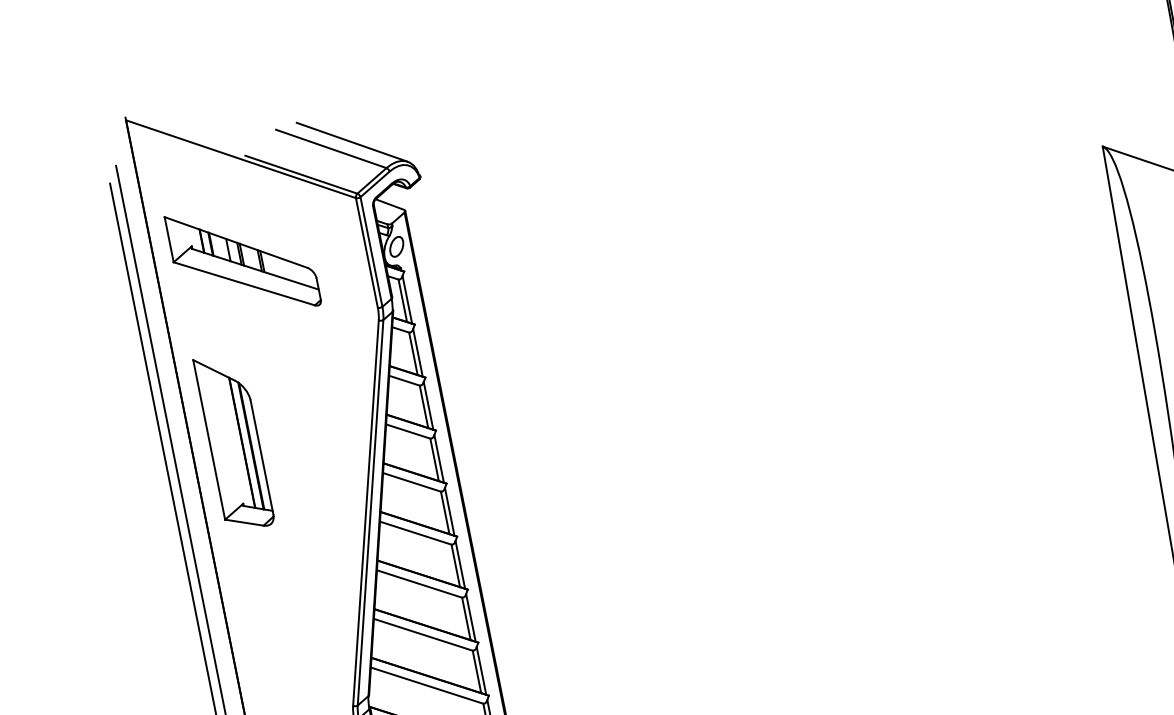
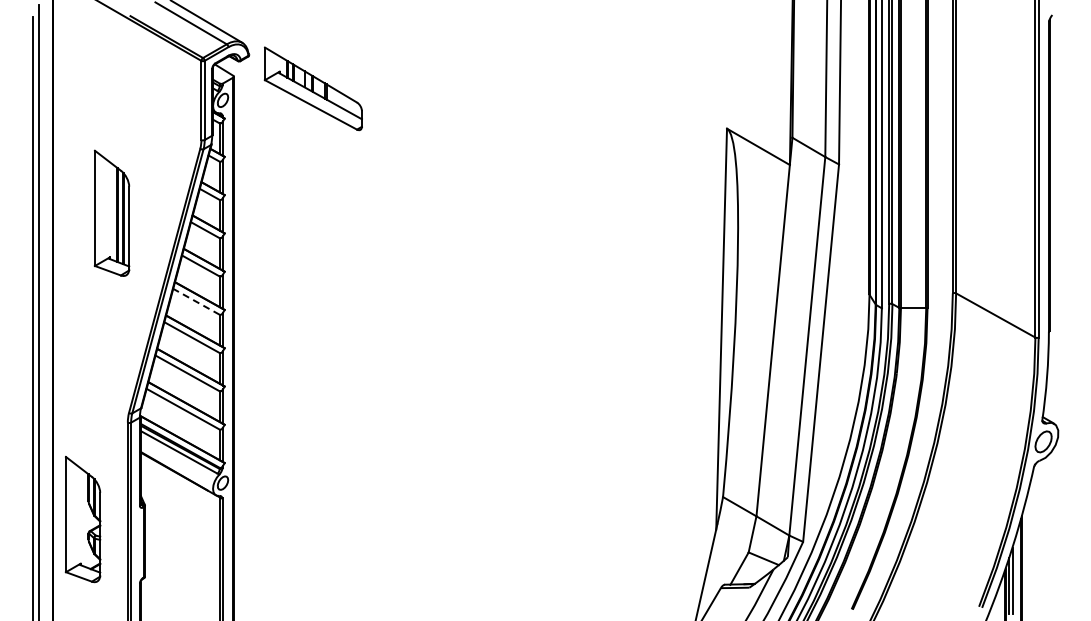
part: (241, 260) -> (312, 88), moved
part: (234, 440) -> (112, 212), moved
line: (415, 532) -> (196, 301), solid -> dashed

